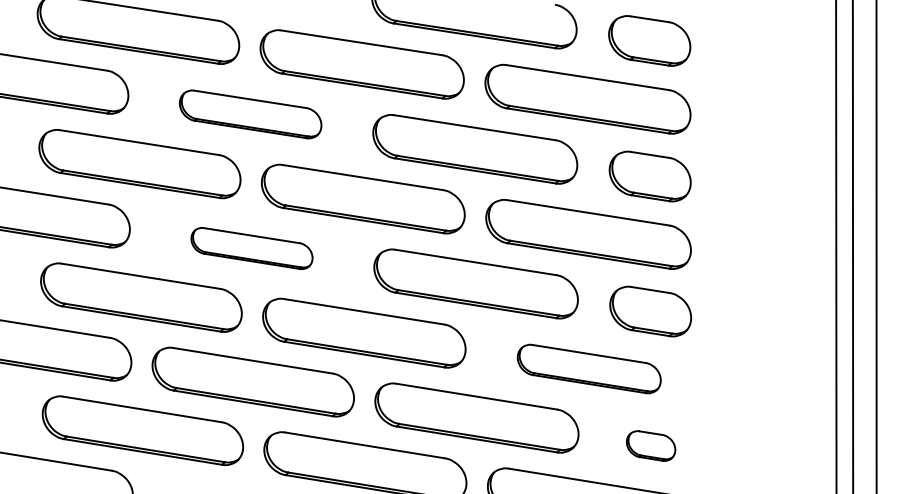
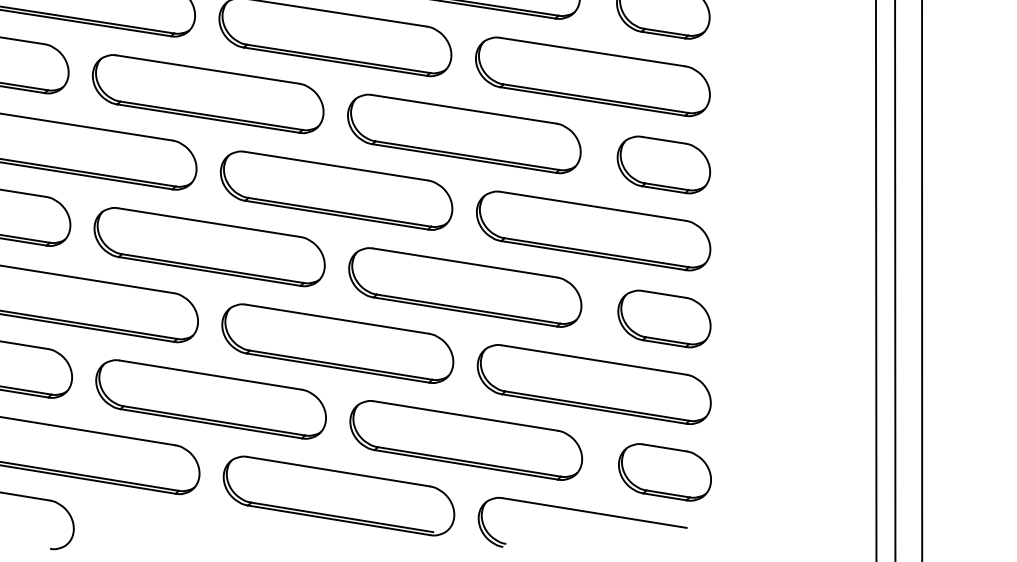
part: (250, 114) -> (207, 94), size x1.43
part: (251, 248) -> (209, 247), size x1.67
part: (589, 368) -> (594, 383), size x1.43
part: (650, 445) -> (664, 471), size x1.67

